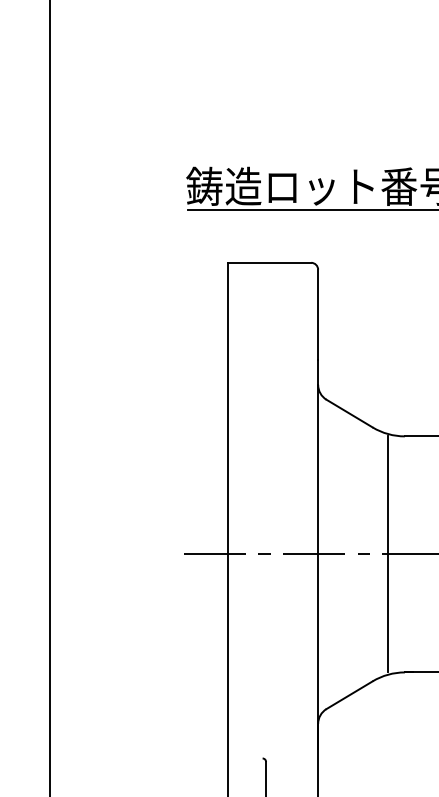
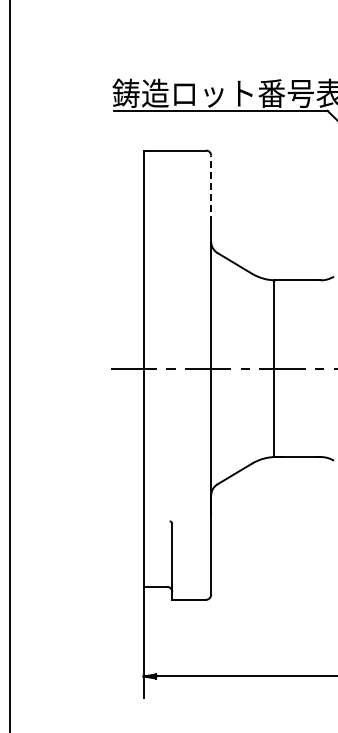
line: (318, 314) -> (211, 189), solid -> dashed
line: (388, 554) -> (274, 368), moved

